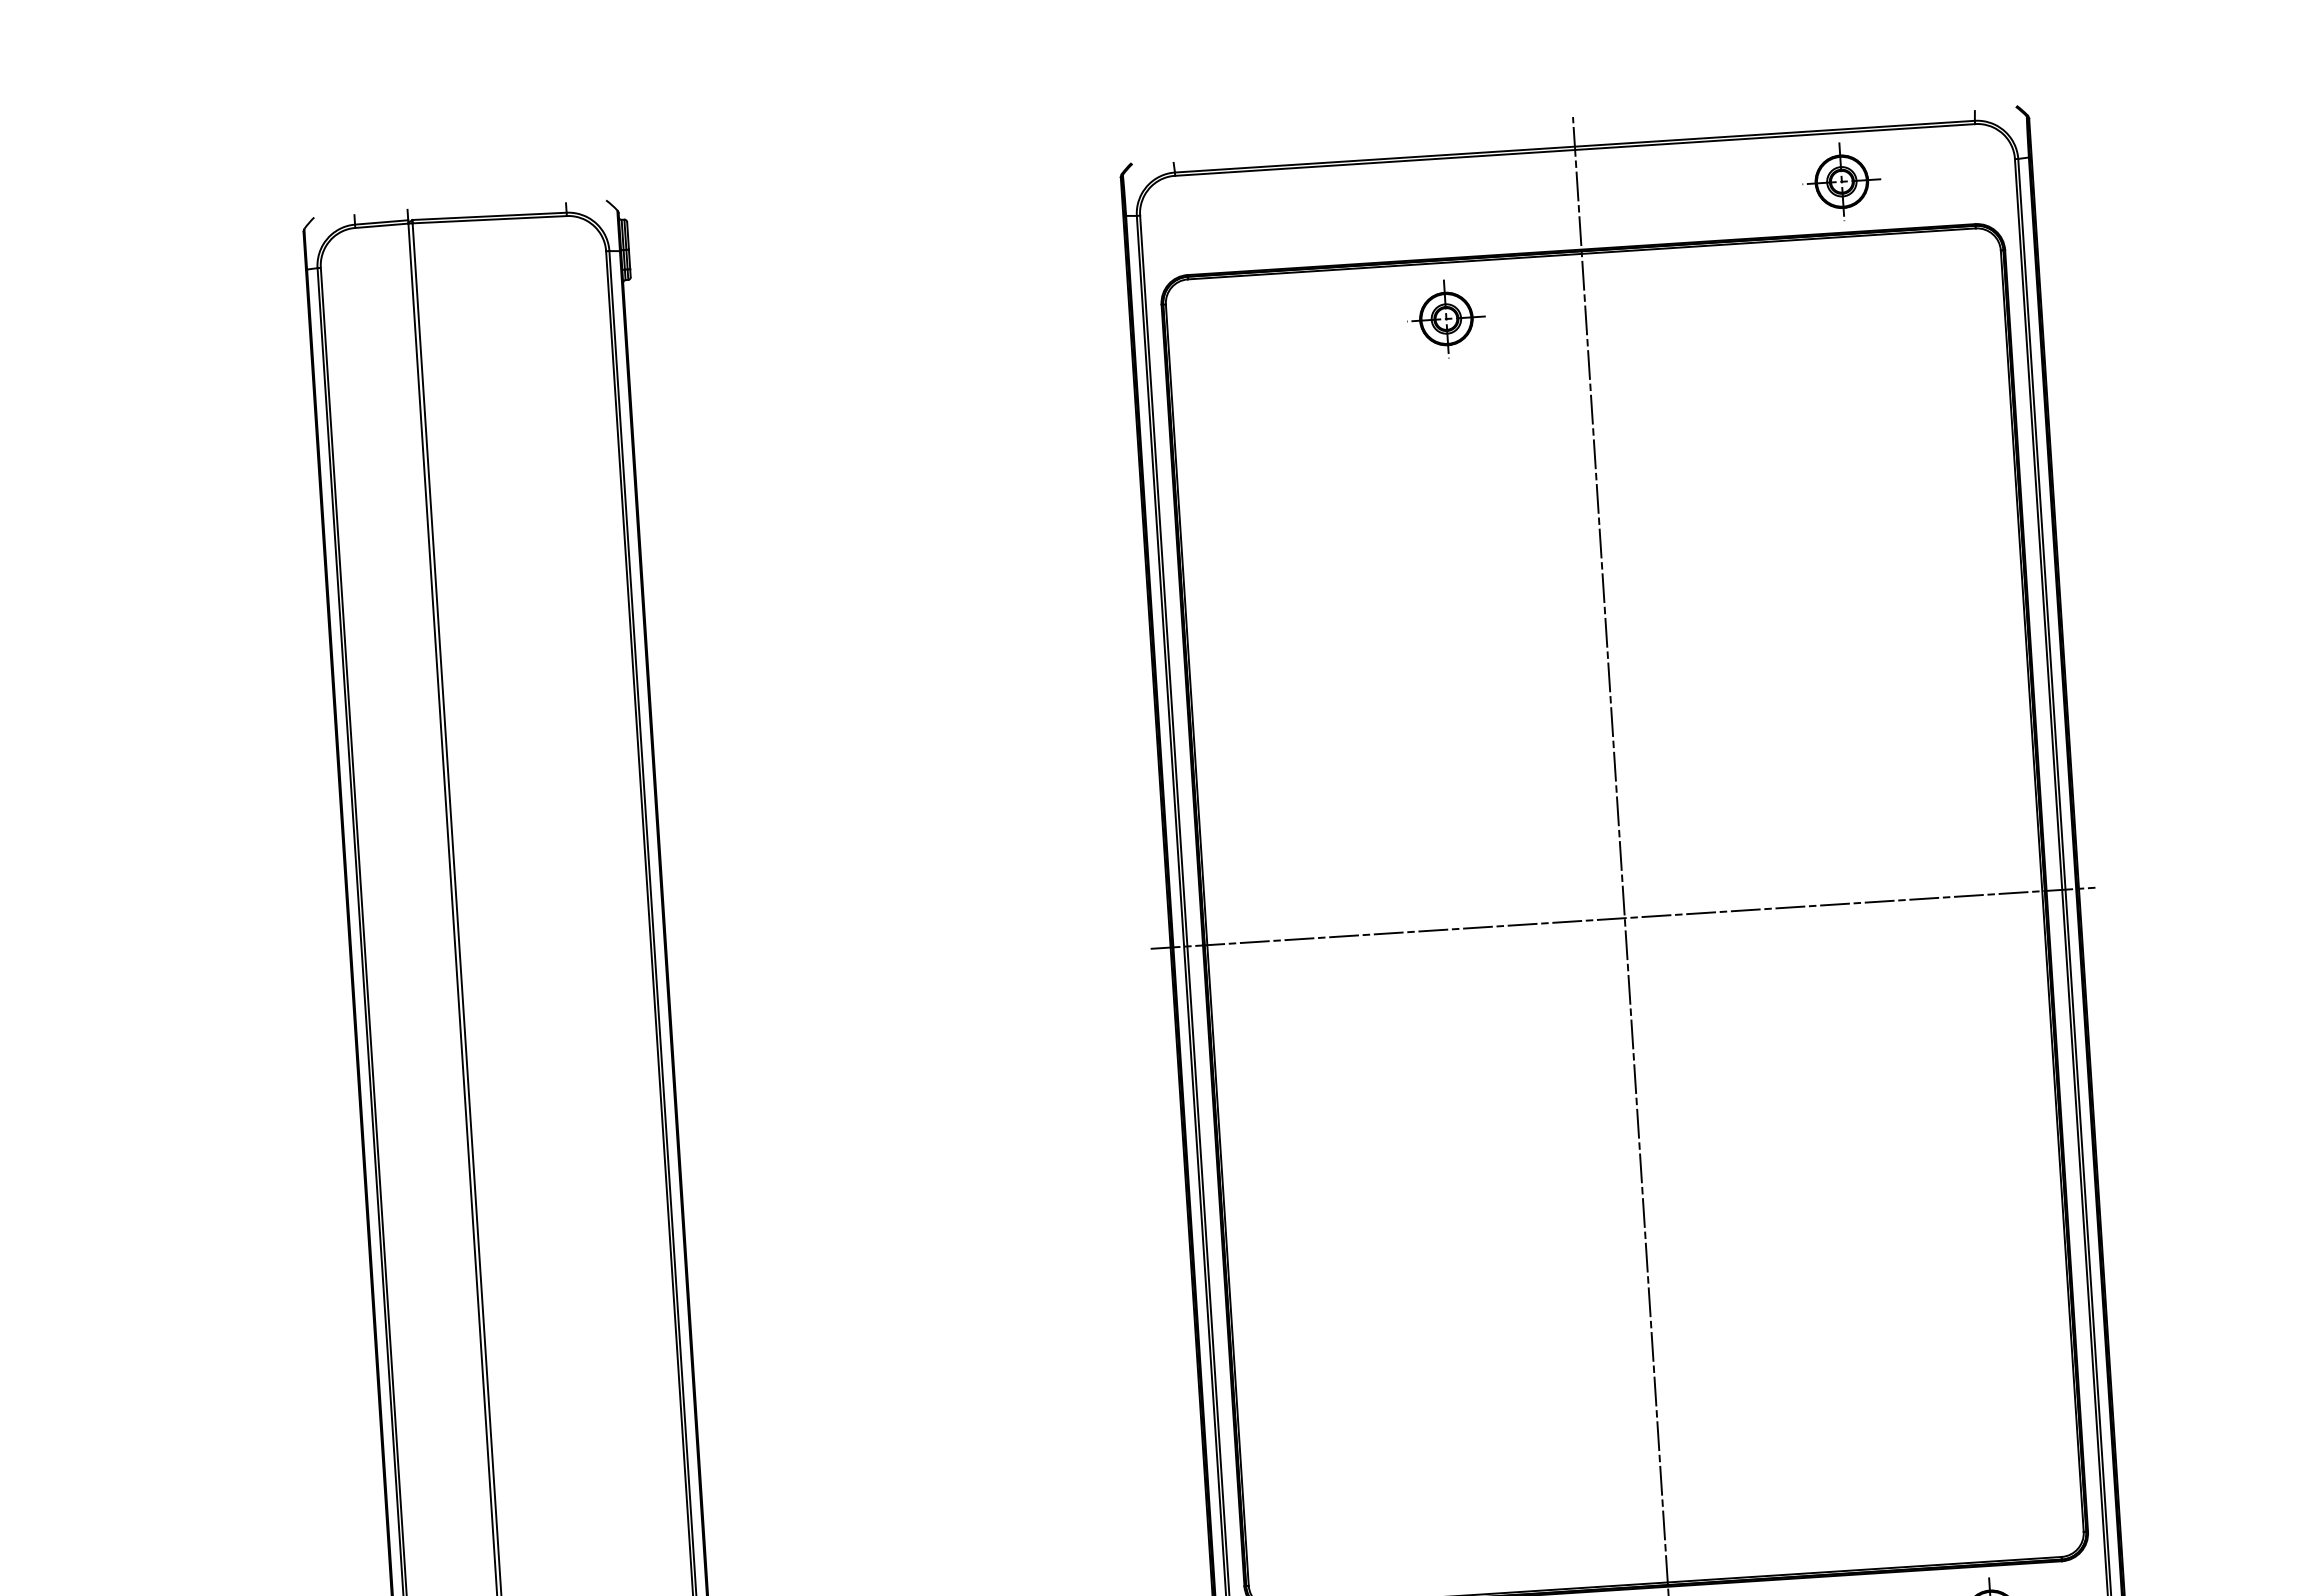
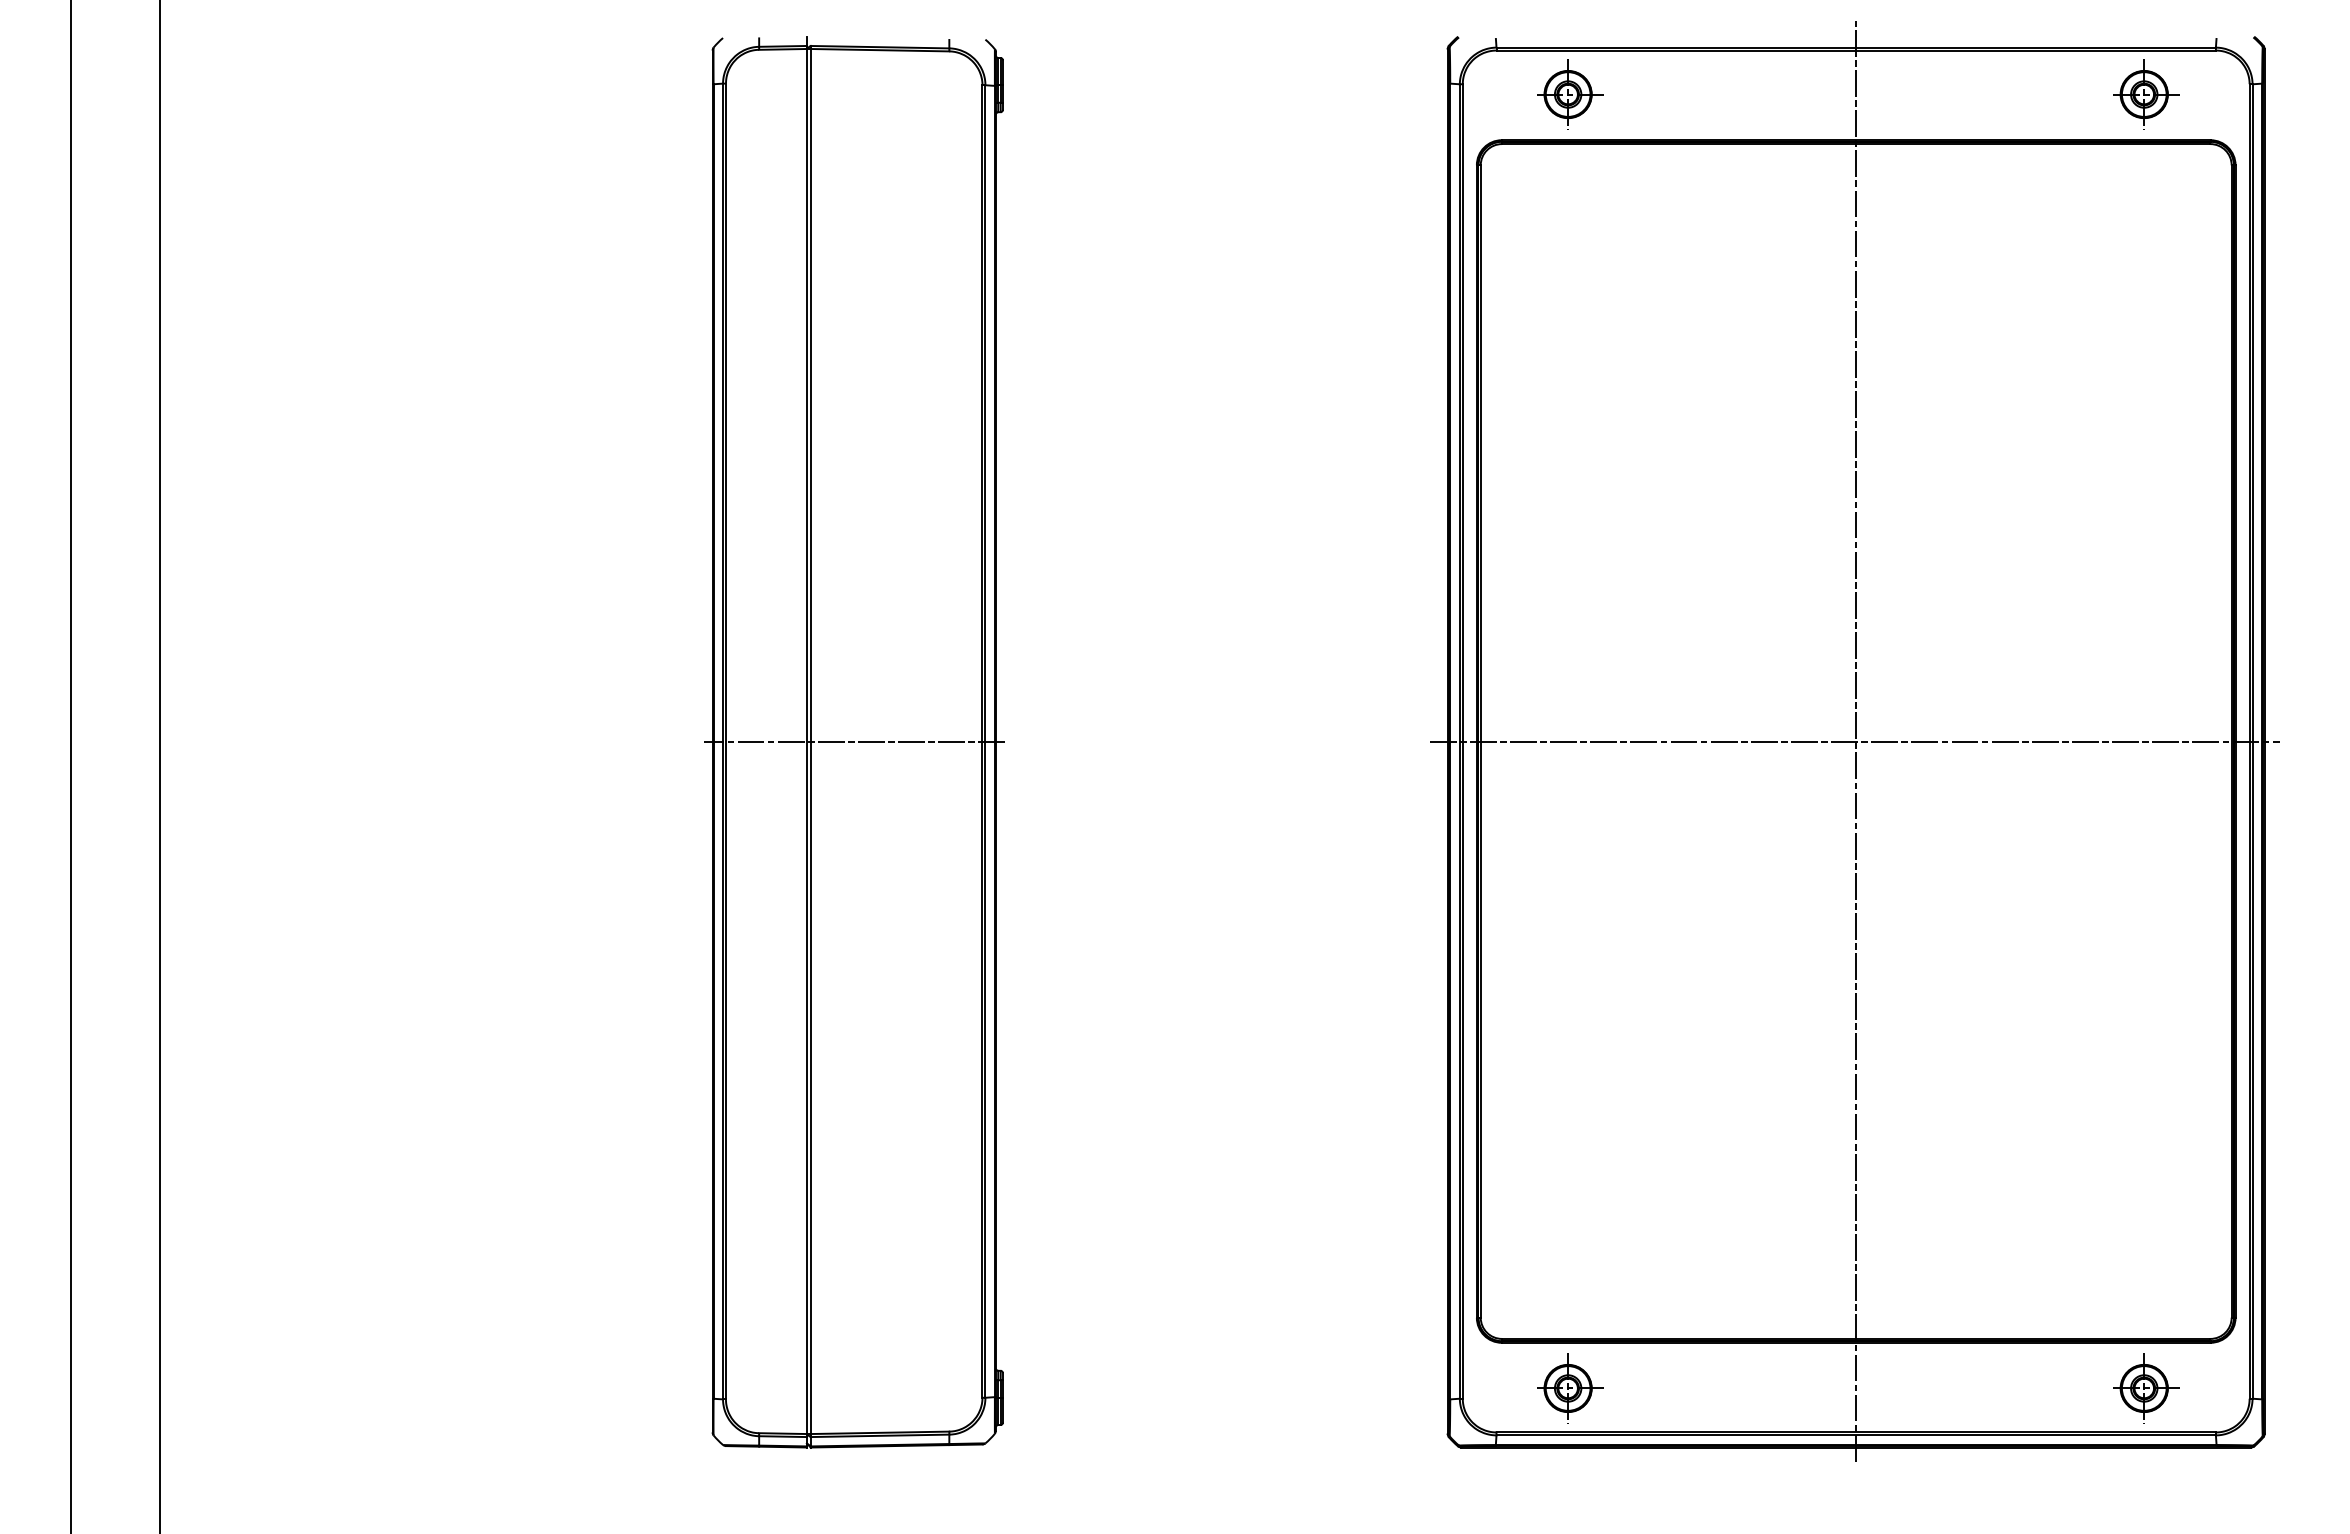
part: (1844, 181) -> (2146, 94), moved
part: (1449, 318) -> (1570, 94), moved
line: (511, 990) -> (854, 741), added

